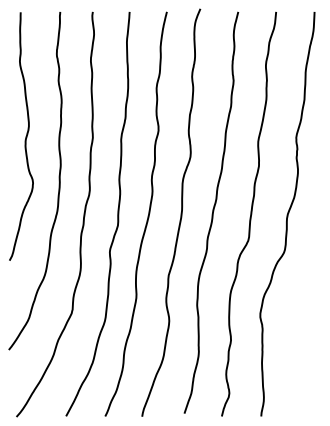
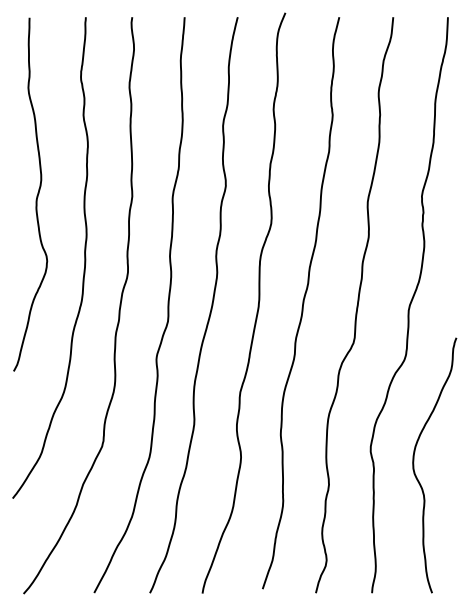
curve: (291, 326) -> (414, 465), added

